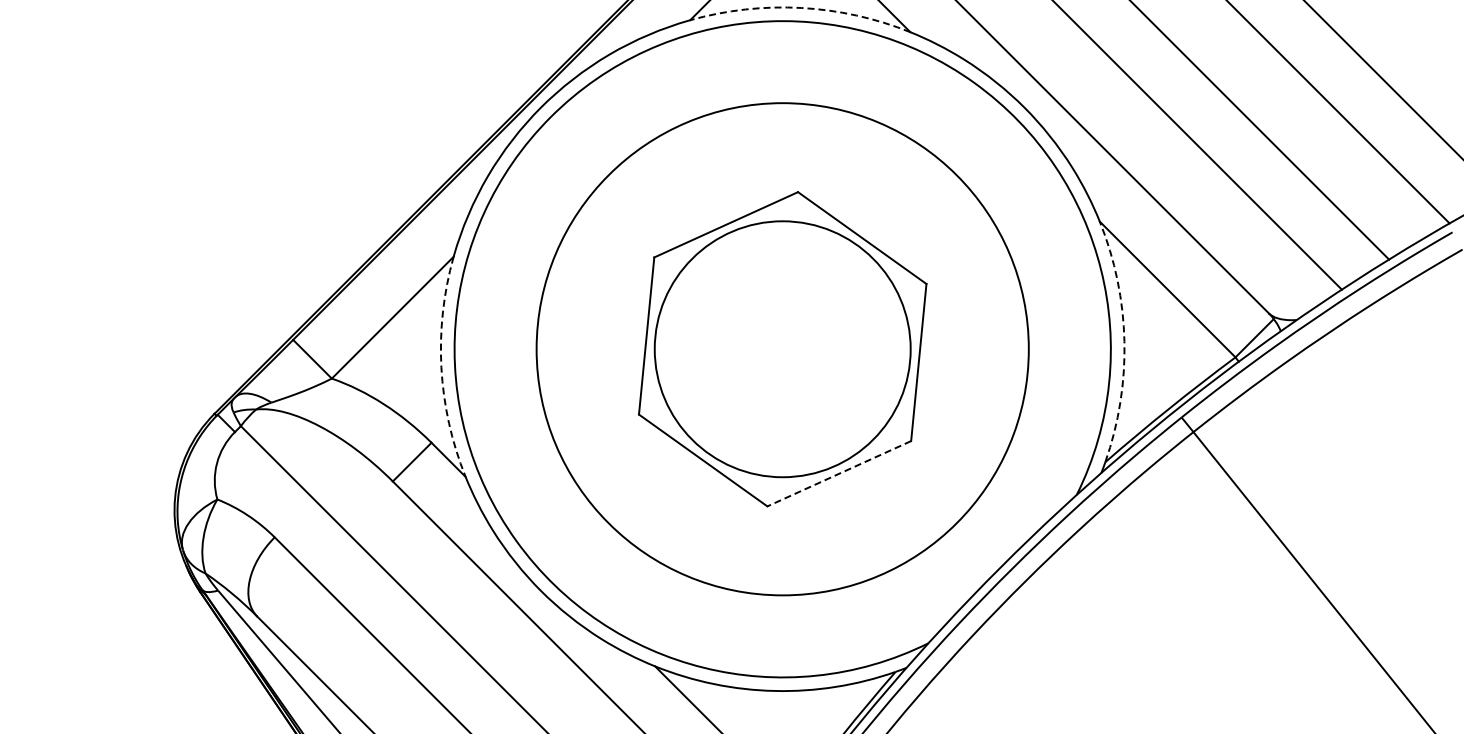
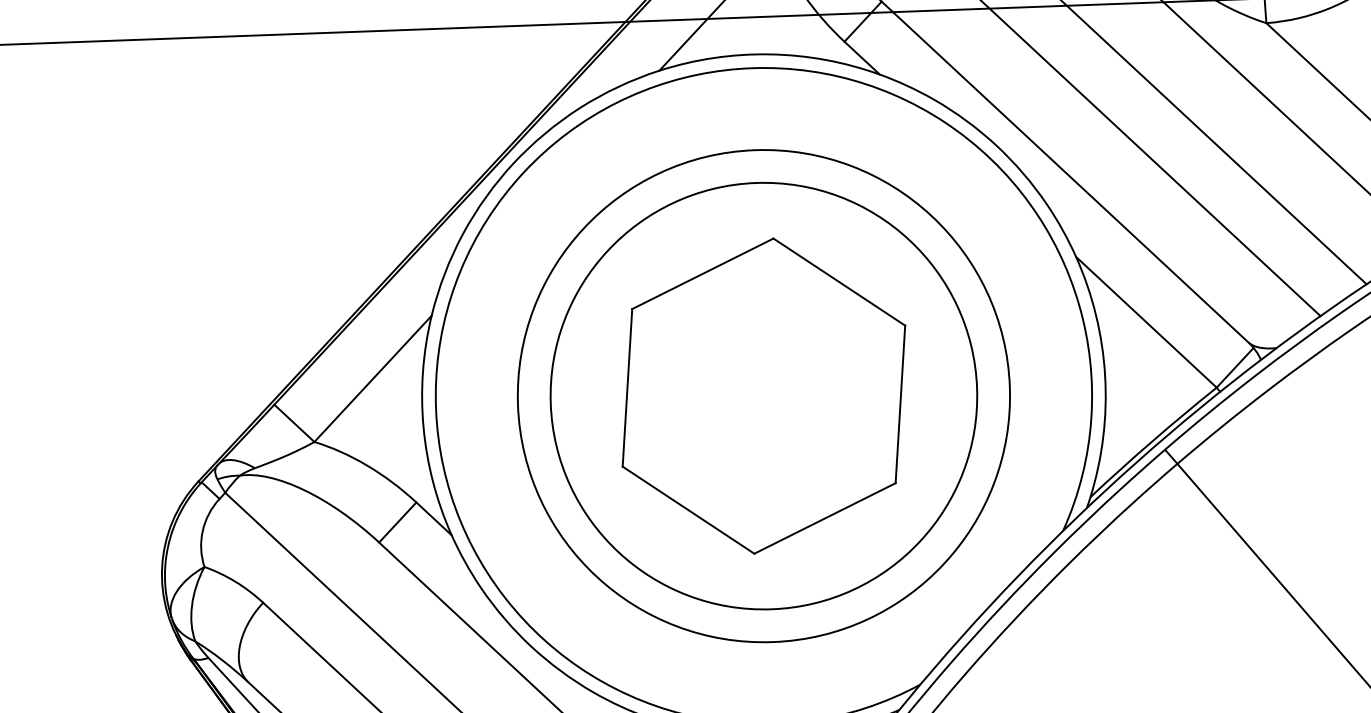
arc: (801, 7) -> (770, 53), dashed -> solid
arc: (1124, 341) -> (1105, 375), dashed -> solid
circle: (782, 348) -> (763, 395), size x1.67
arc: (441, 367) -> (423, 426), dashed -> solid
line: (839, 473) -> (825, 518), dashed -> solid

